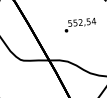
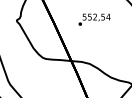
text: (80, 24) -> (94, 19), moved

